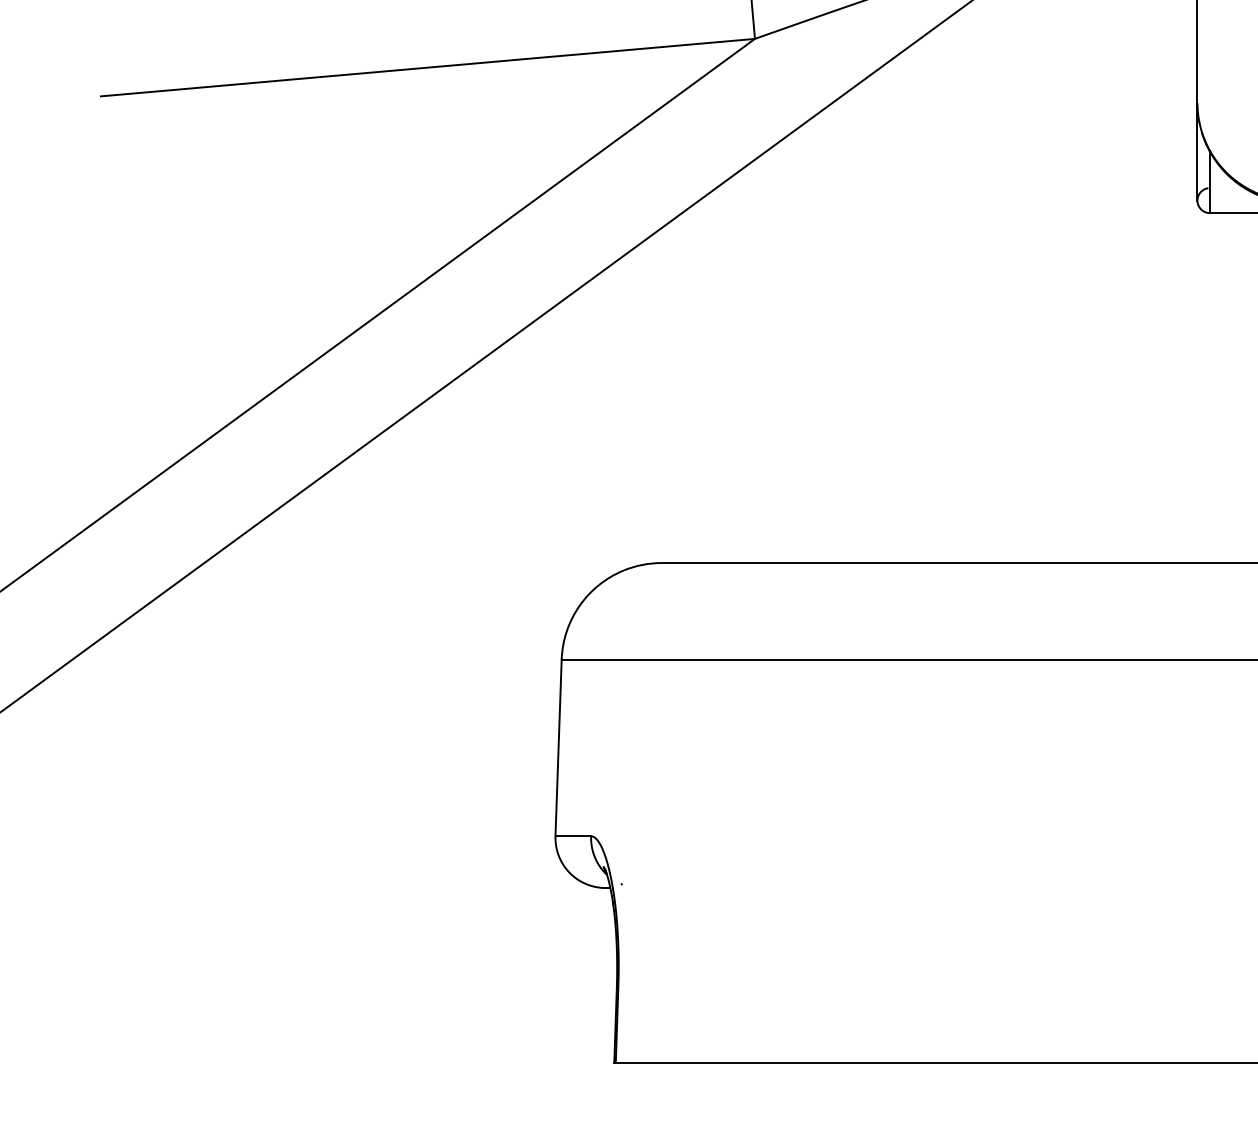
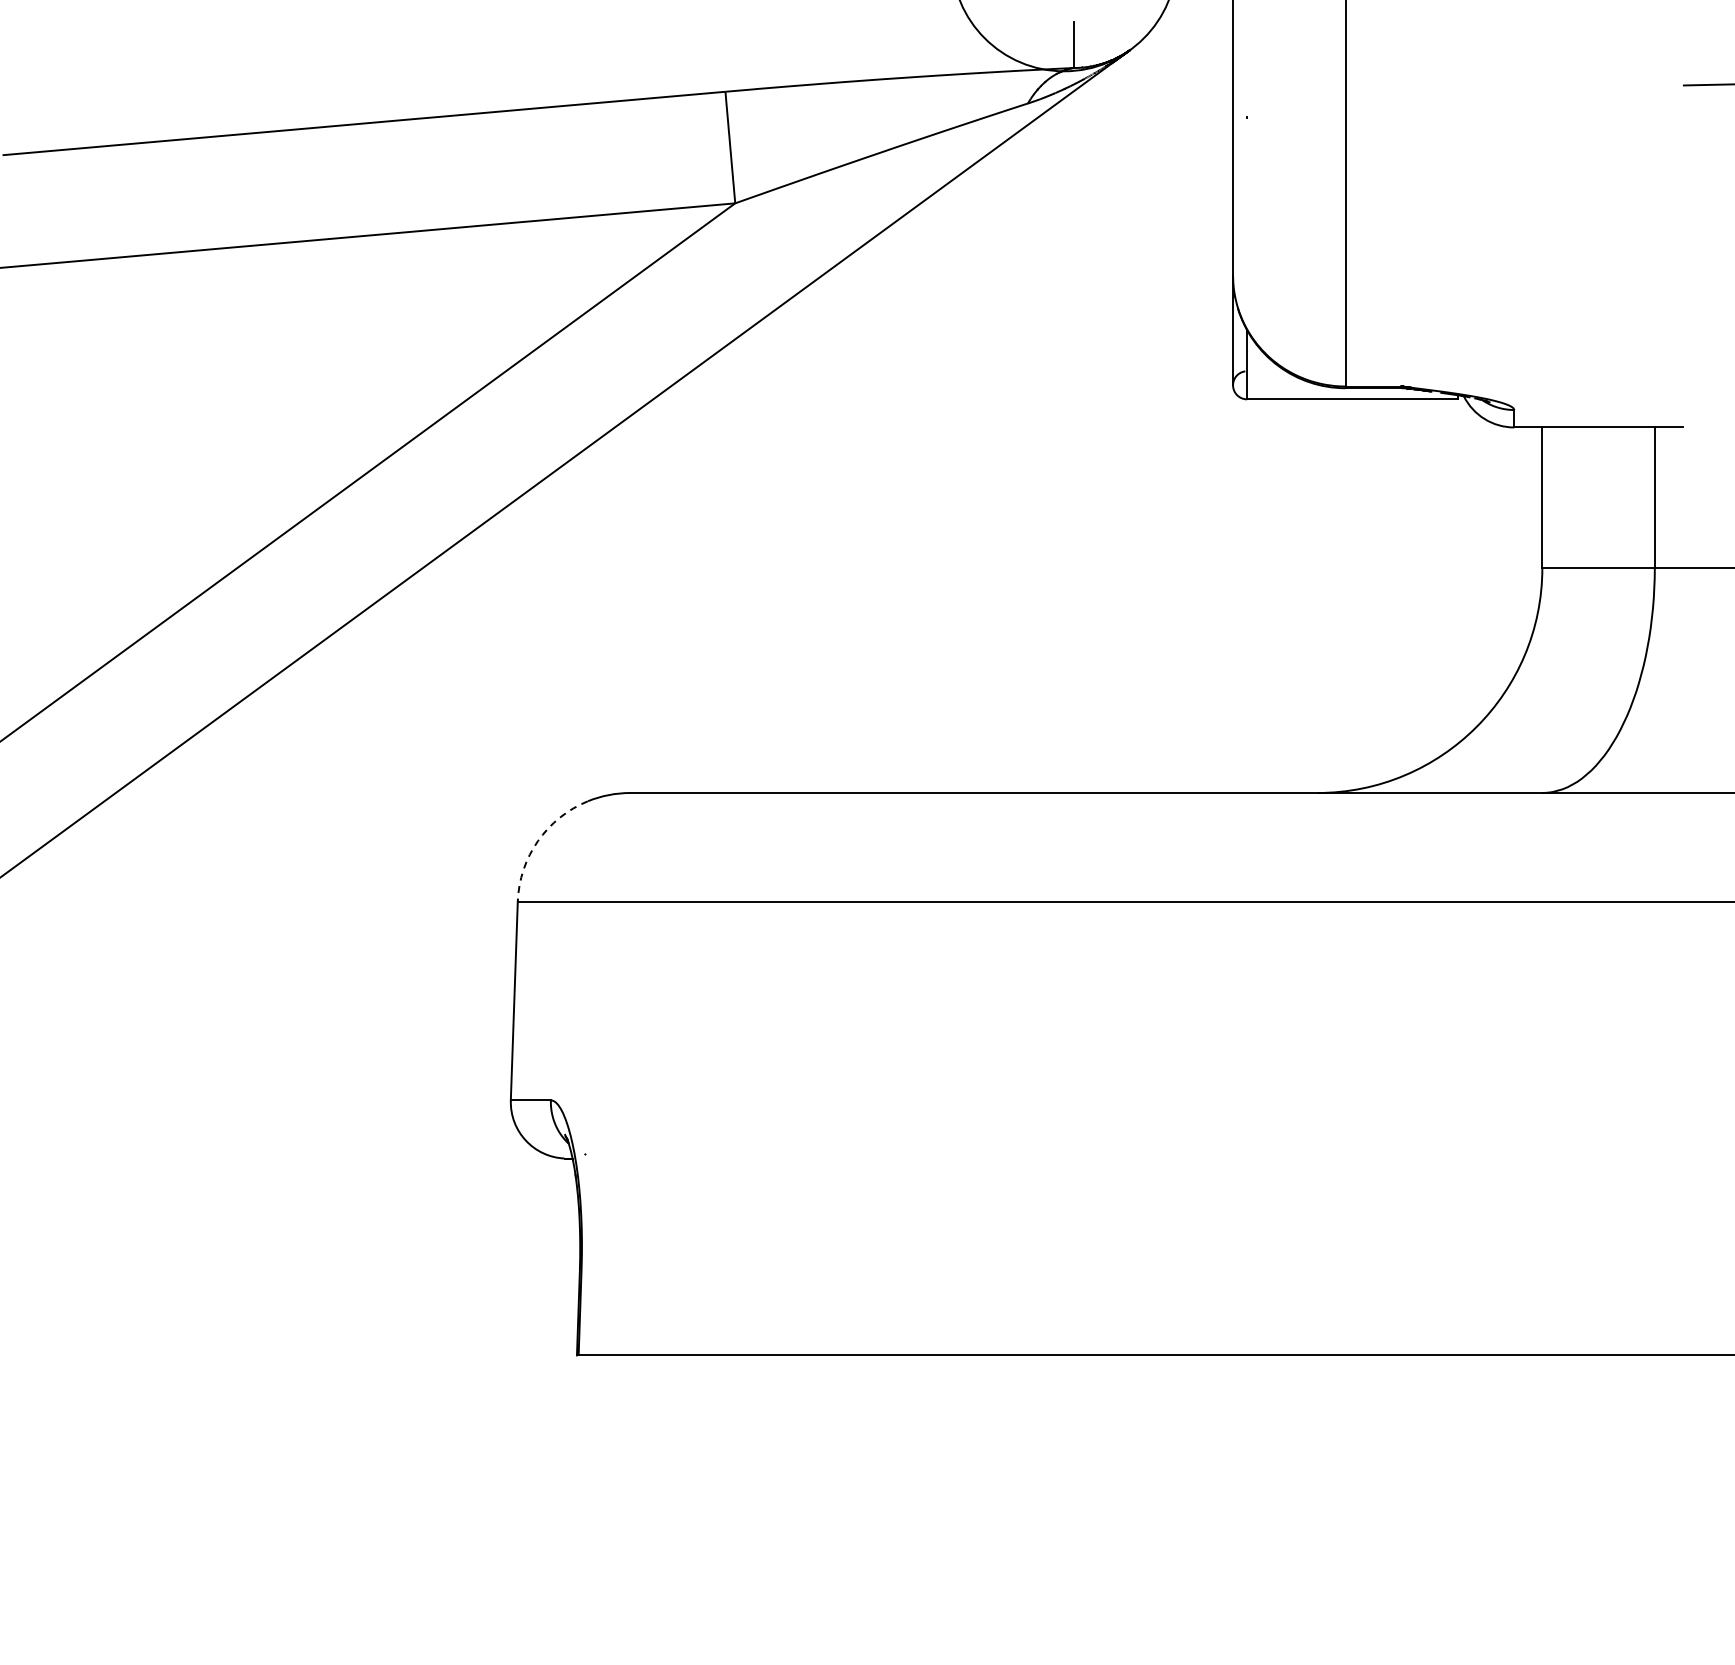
arc: (580, 606) -> (538, 841), solid -> dashed

